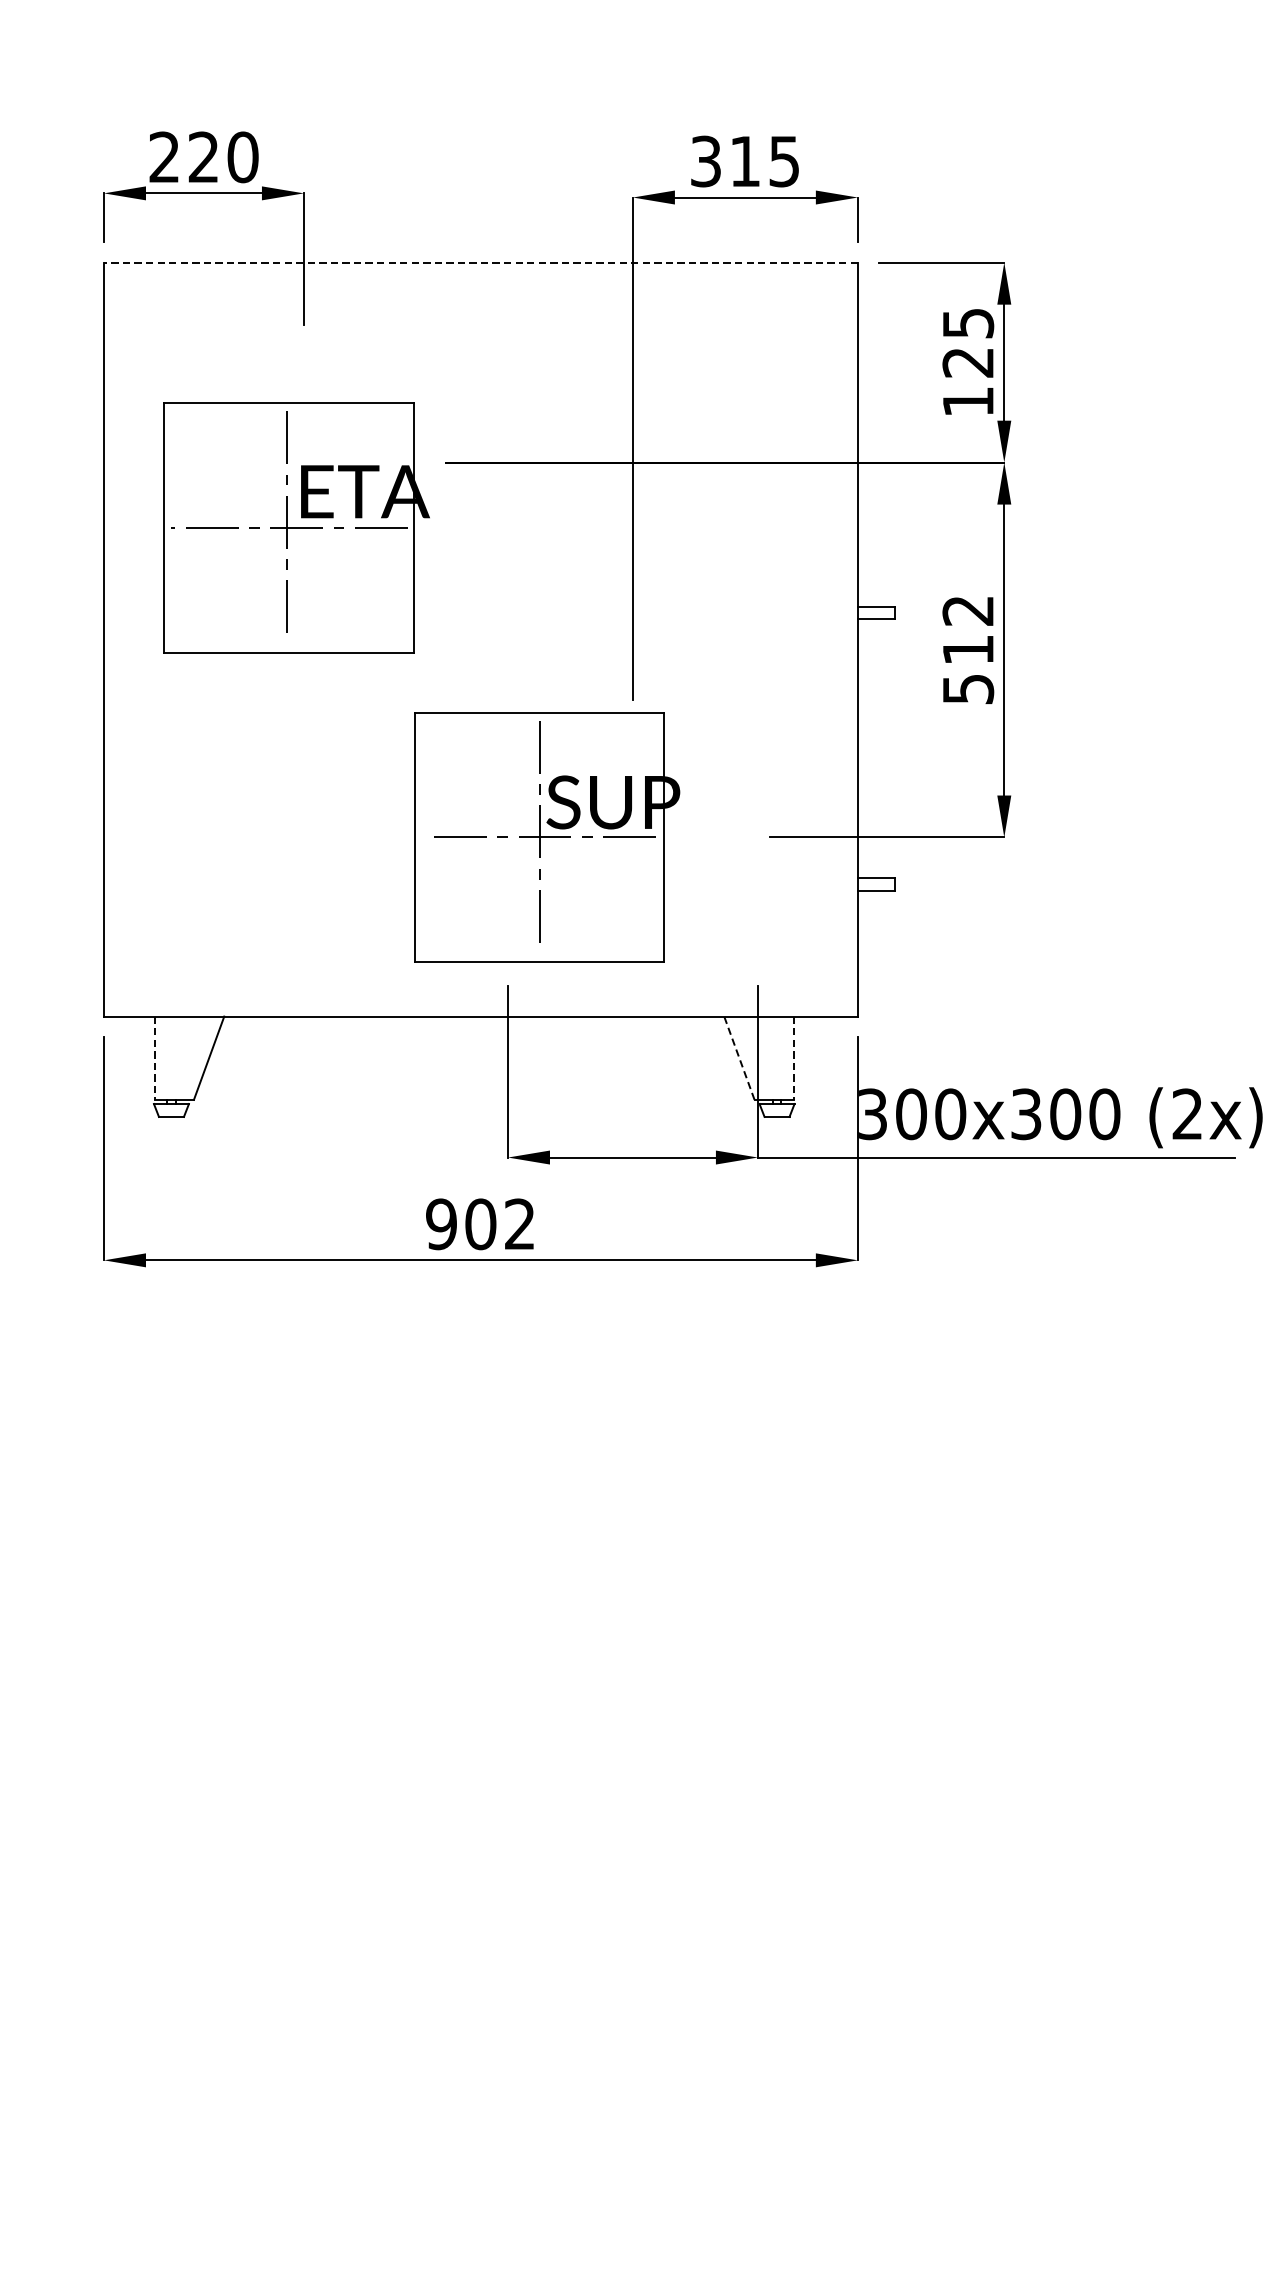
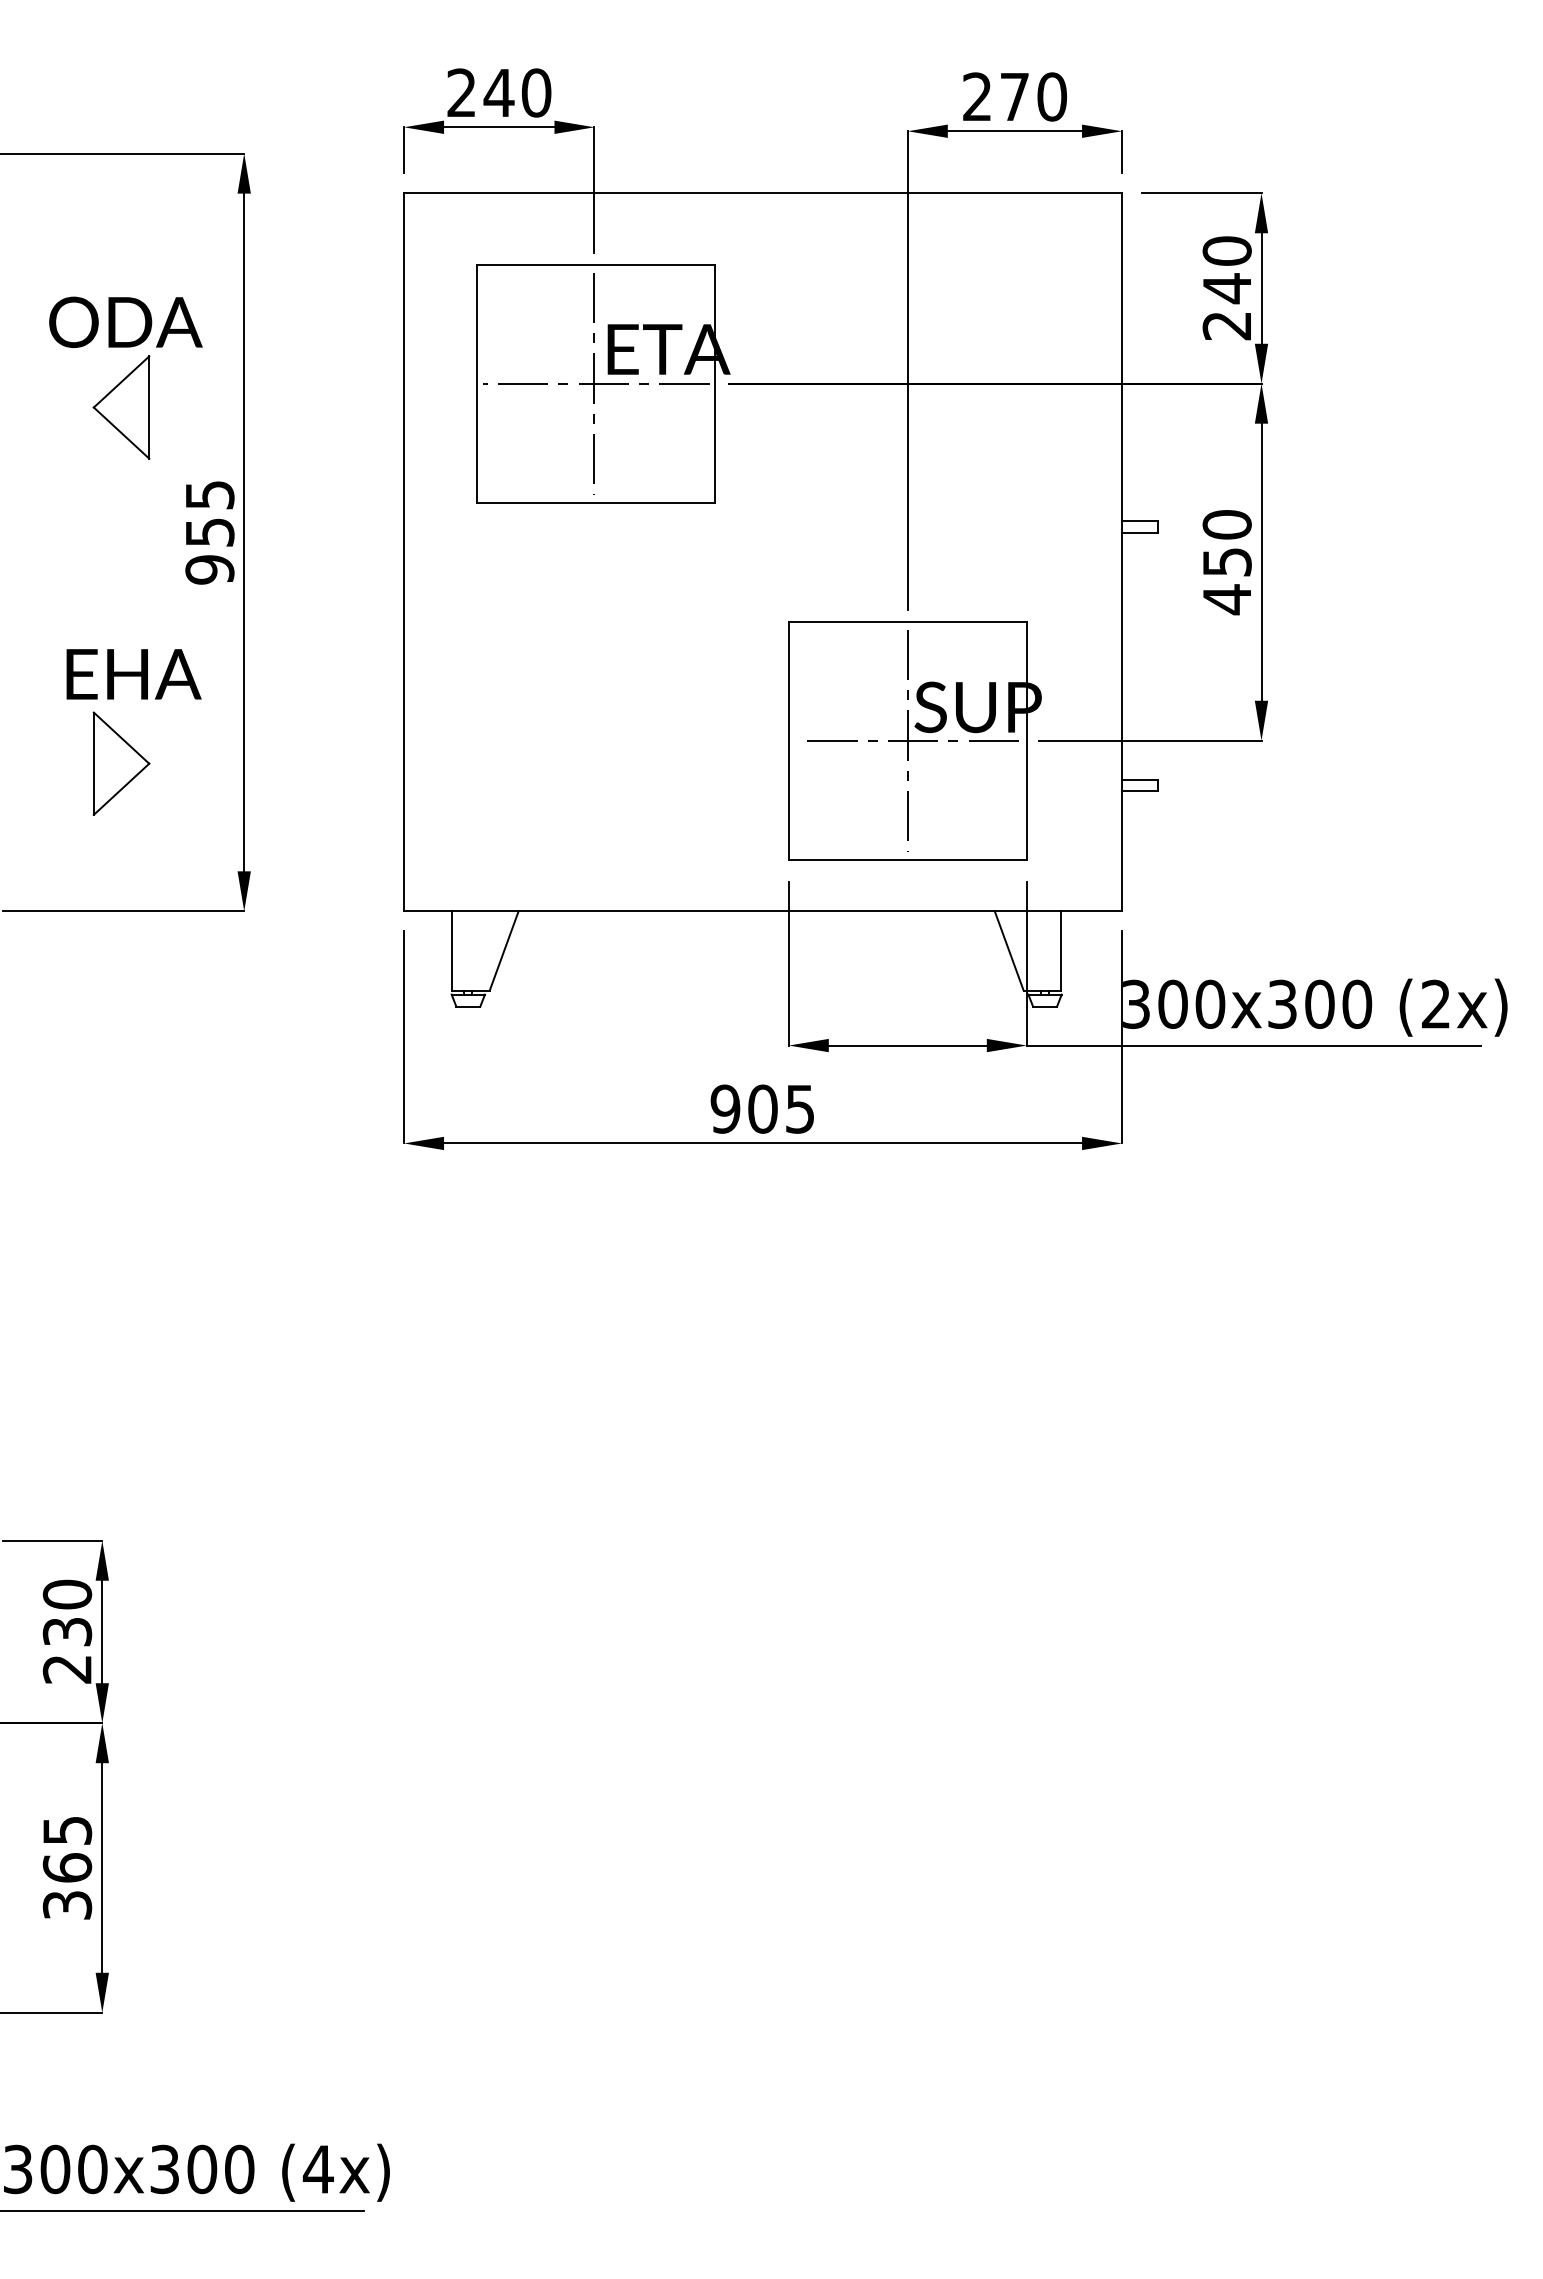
text: (203, 156) -> (498, 92), 220 -> 240
text: (744, 161) -> (1014, 96), 315 -> 270
line: (481, 262) -> (763, 193), dashed -> solid
text: (967, 362) -> (1226, 288), 125 -> 240
part: (296, 527) -> (603, 383), moved
text: (967, 650) -> (1226, 562), 512 -> 450
part: (546, 837) -> (914, 740), moved
line: (154, 1057) -> (452, 950), dashed -> solid
line: (739, 1057) -> (1009, 950), dashed -> solid
line: (793, 1057) -> (1060, 950), dashed -> solid
text: (519, 1223) -> (799, 1108), 902 -> 905

